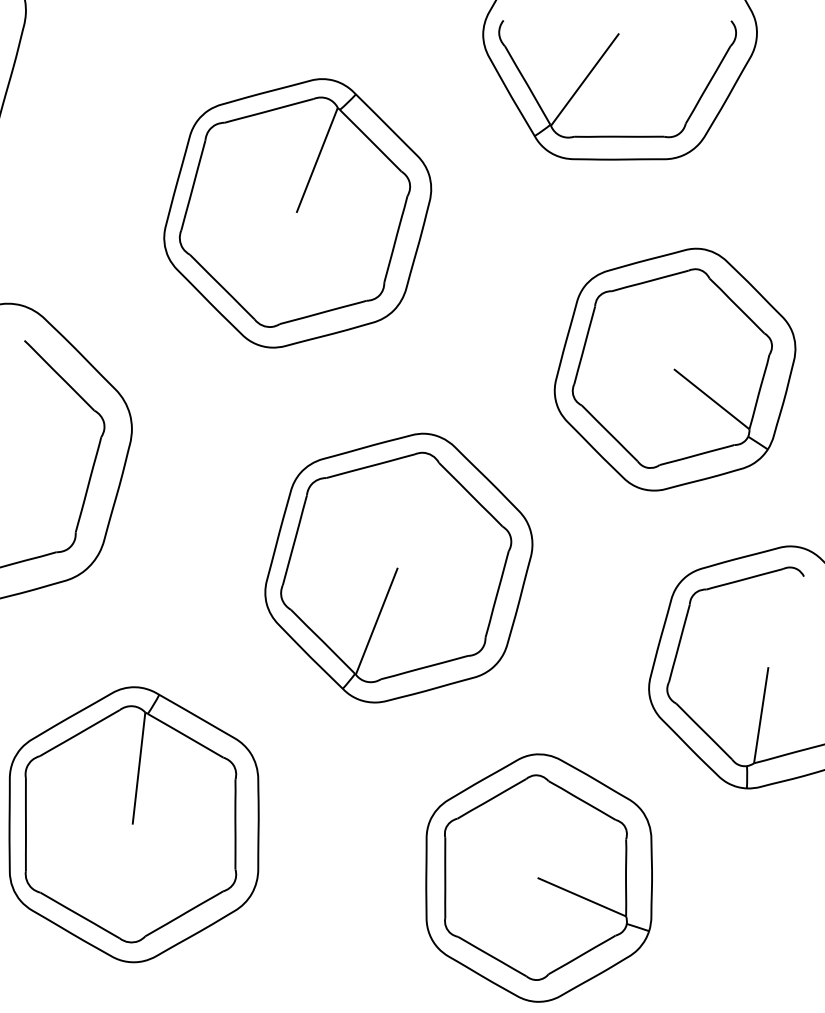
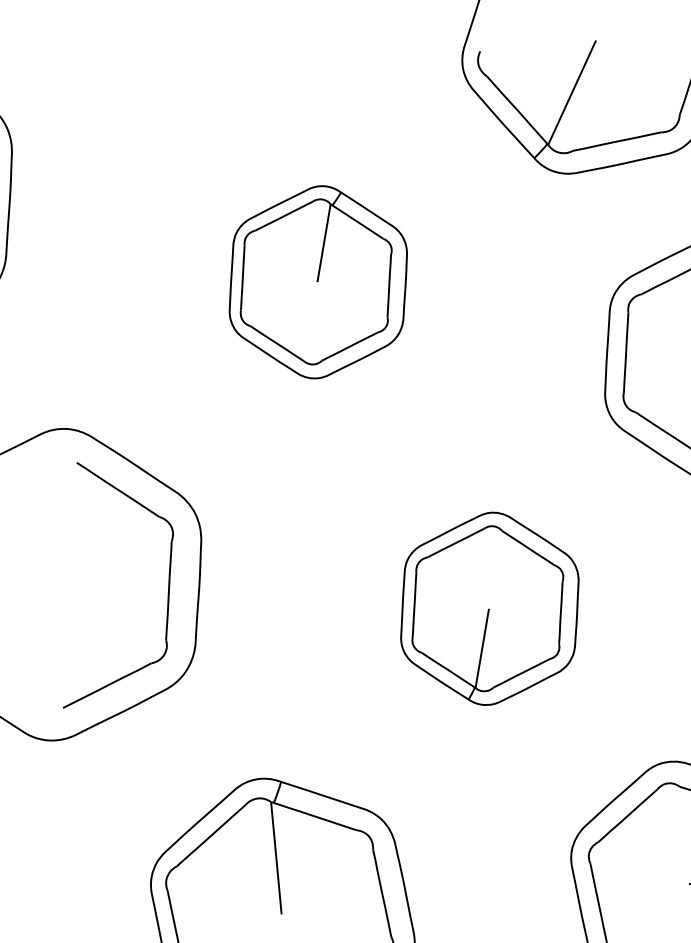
part: (297, 213) -> (317, 282), size x0.7
part: (398, 567) -> (489, 608), size x0.7

